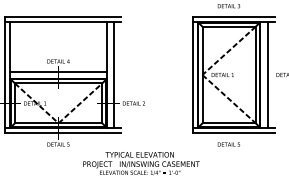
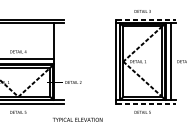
line: (233, 17) -> (145, 19), solid -> dashed
line: (114, 74) -> (59, 61), removed
line: (233, 132) -> (145, 103), solid -> dashed

